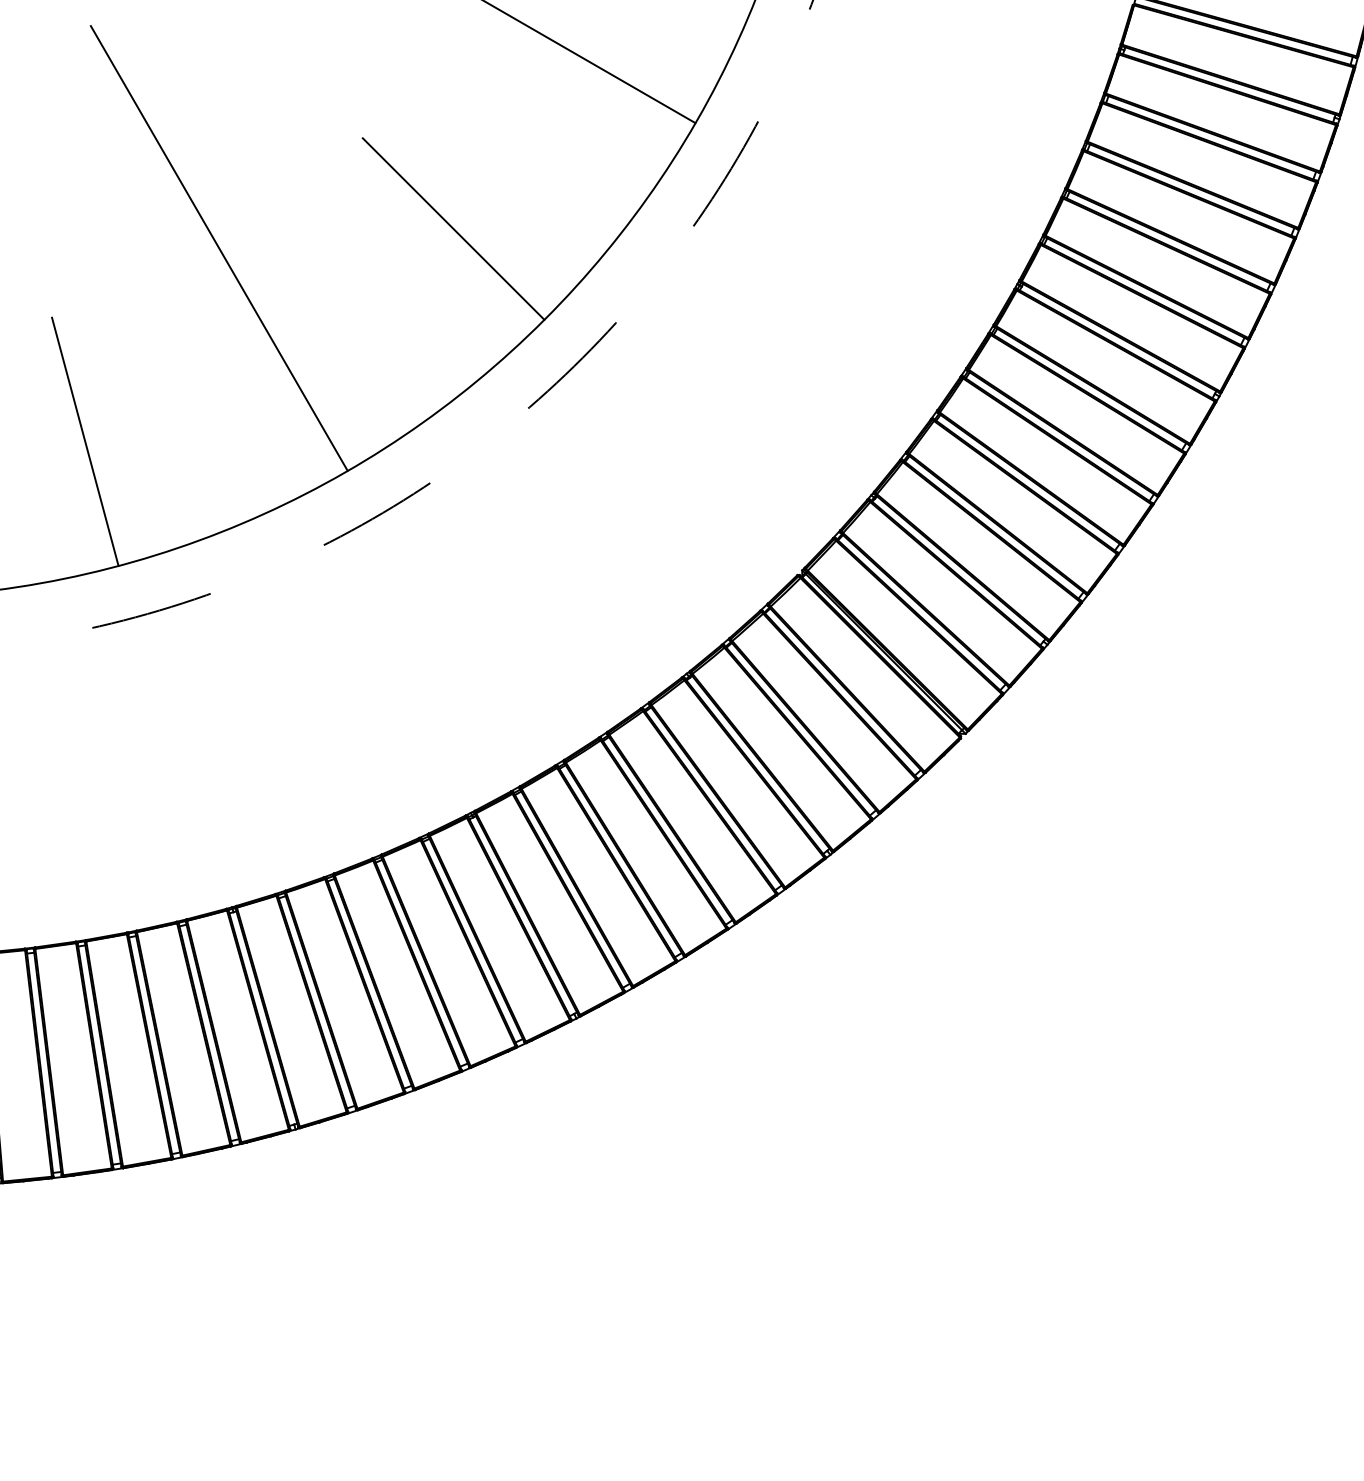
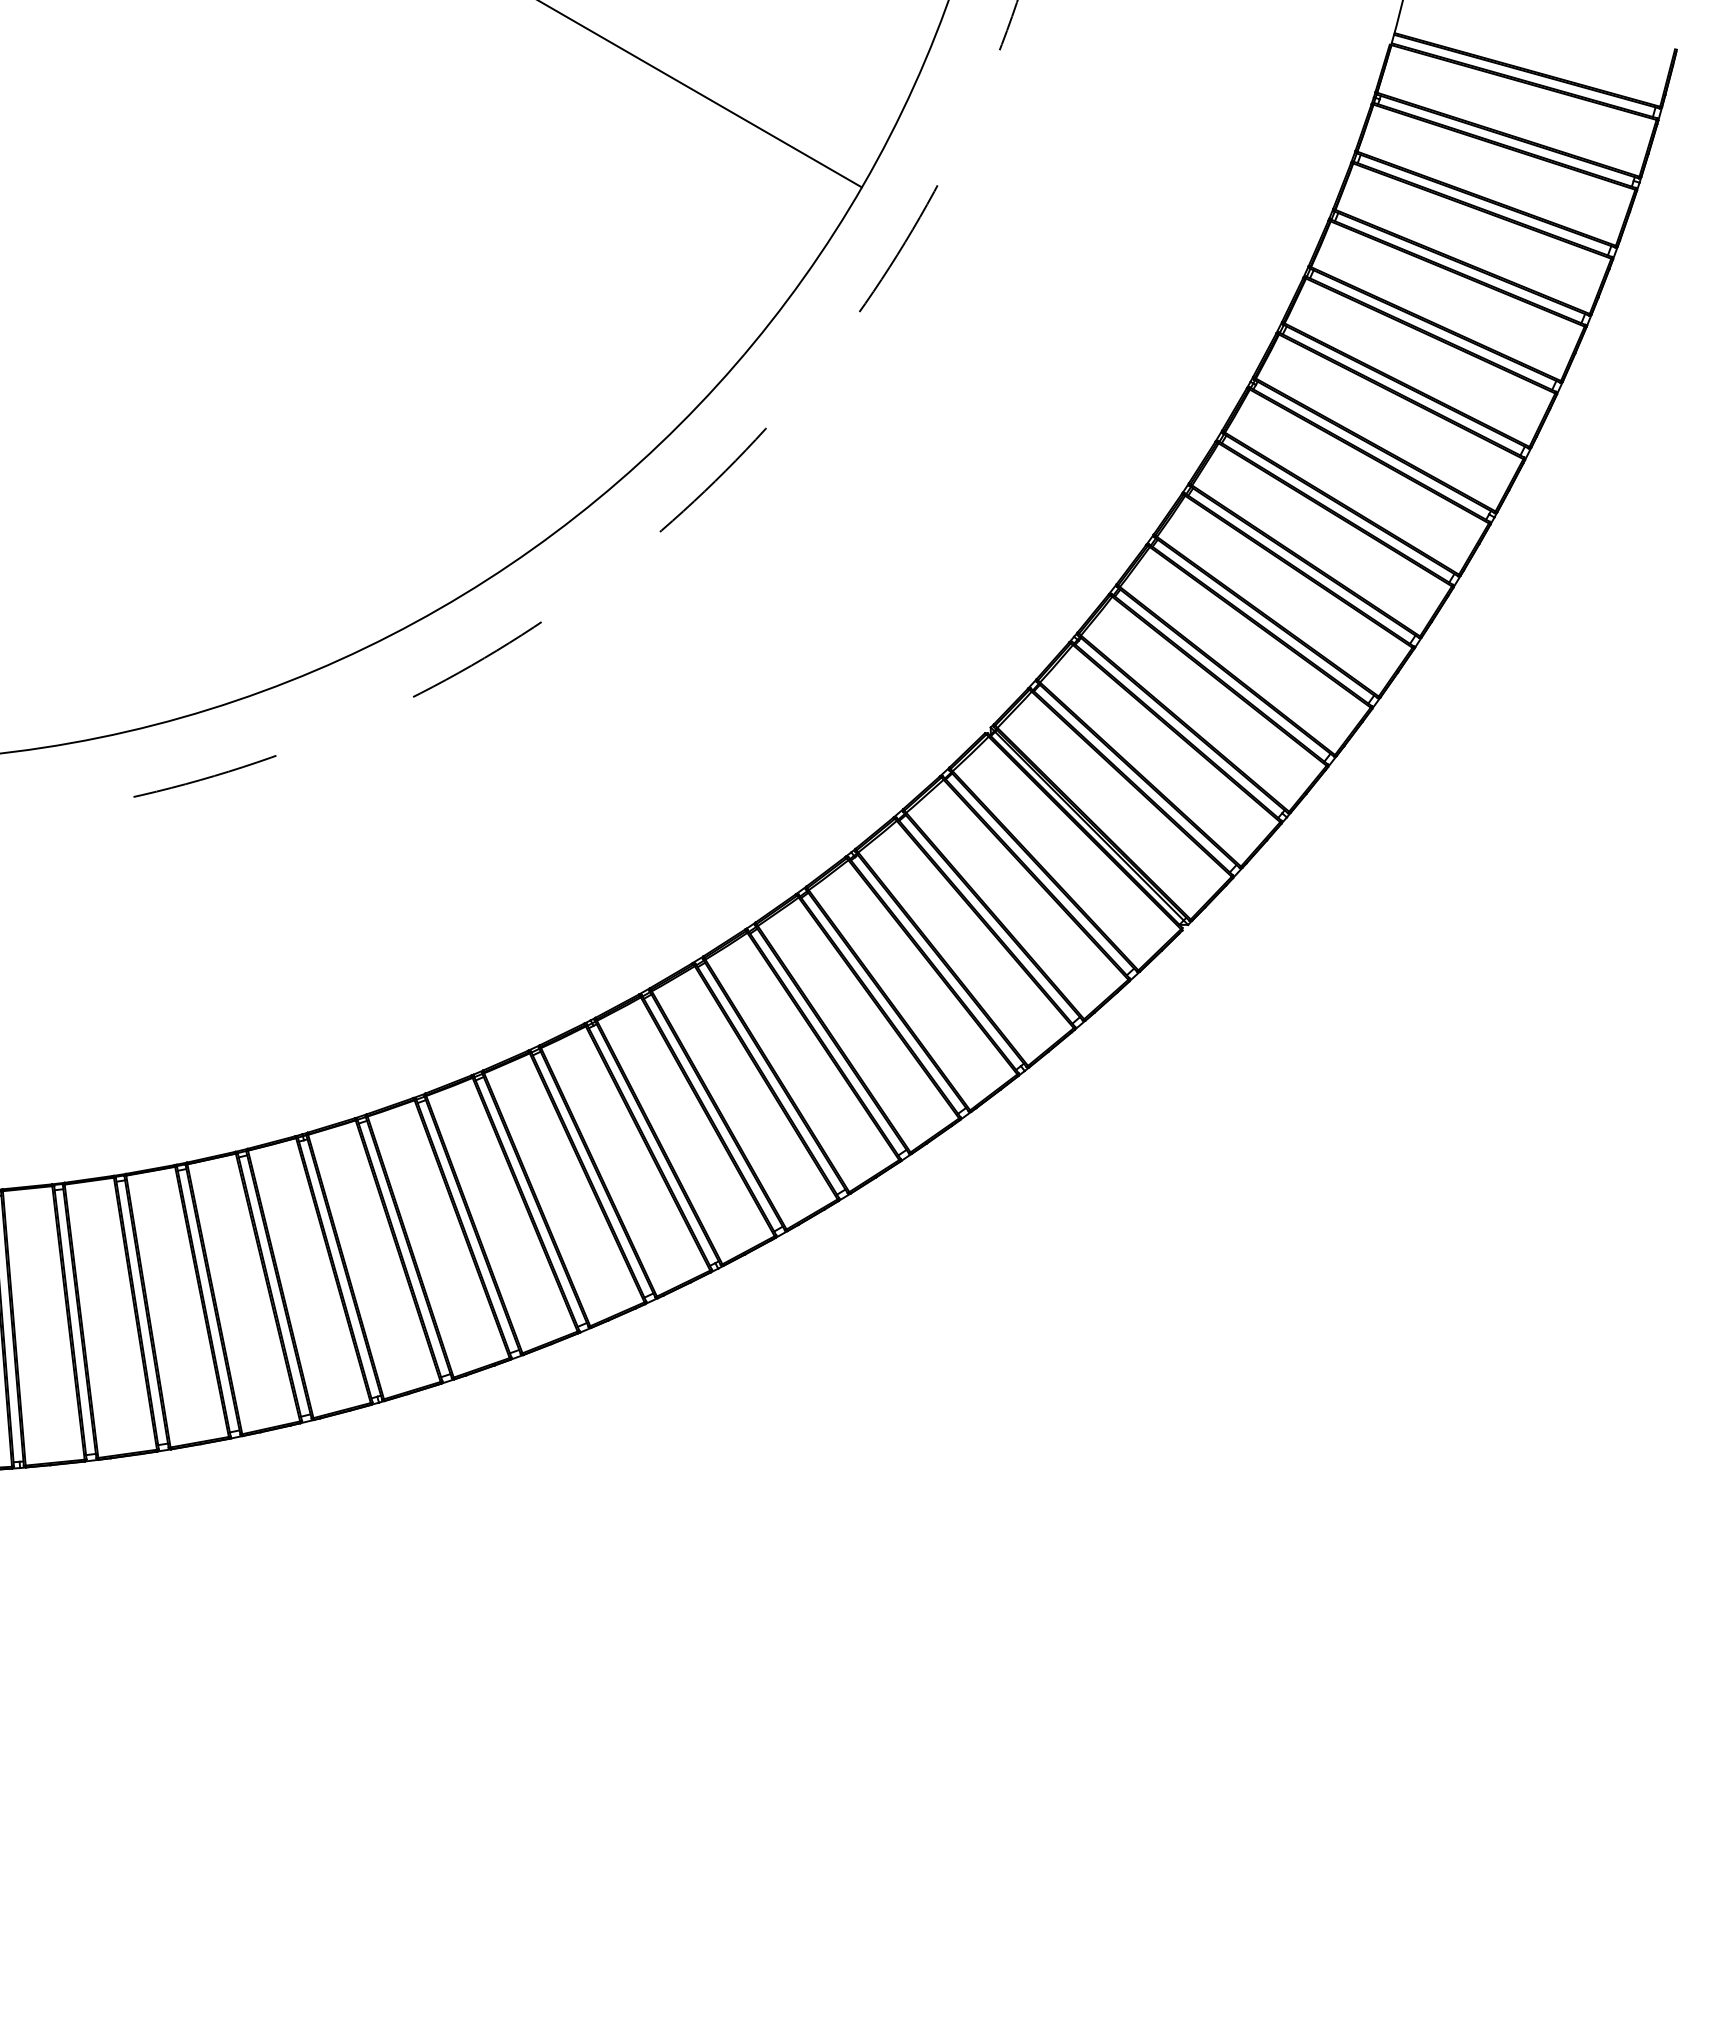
line: (453, 228) -> (569, 314), removed
line: (219, 248) -> (286, 338), removed
line: (84, 441) -> (124, 571), removed

